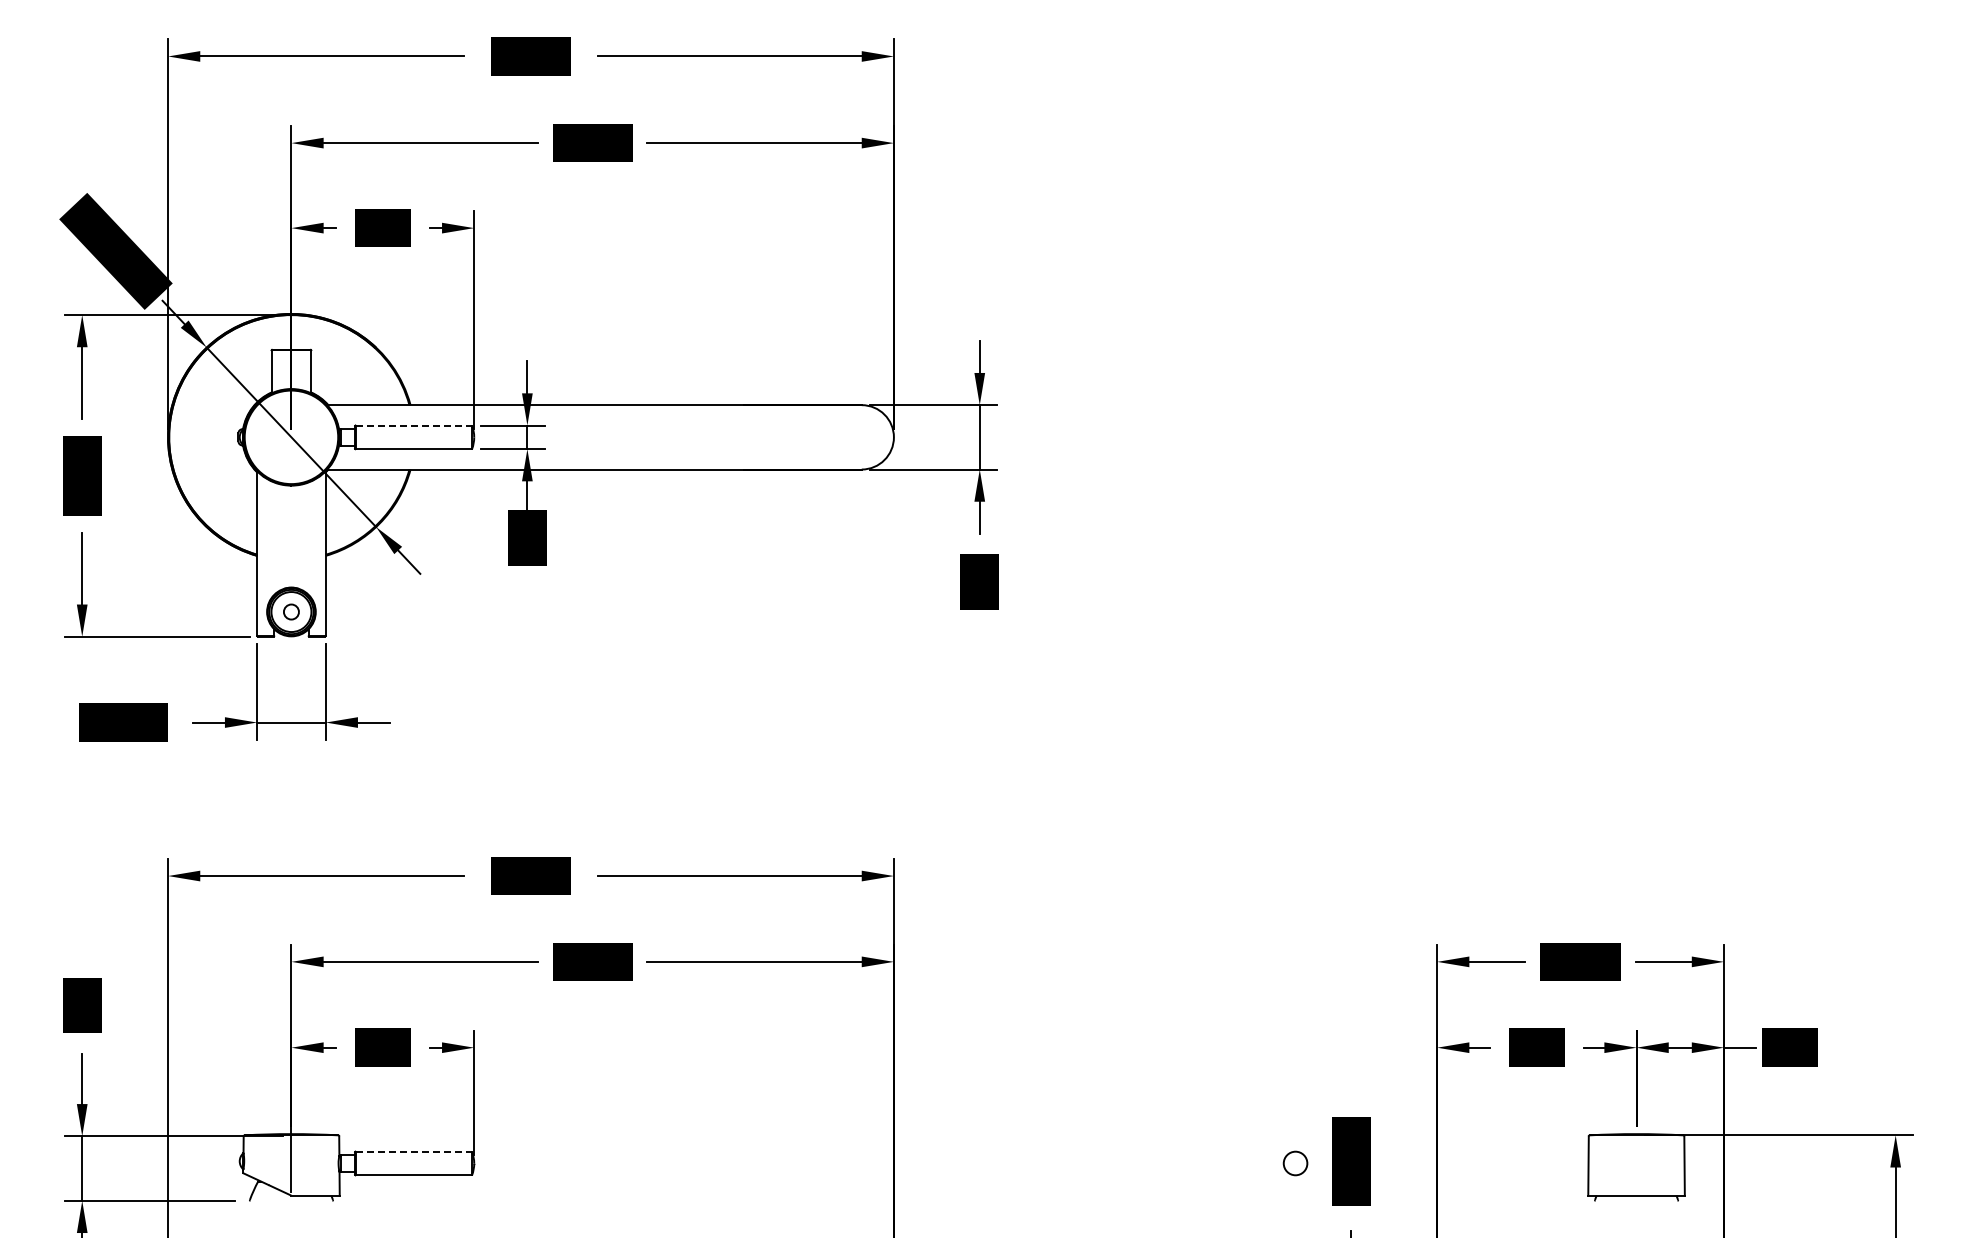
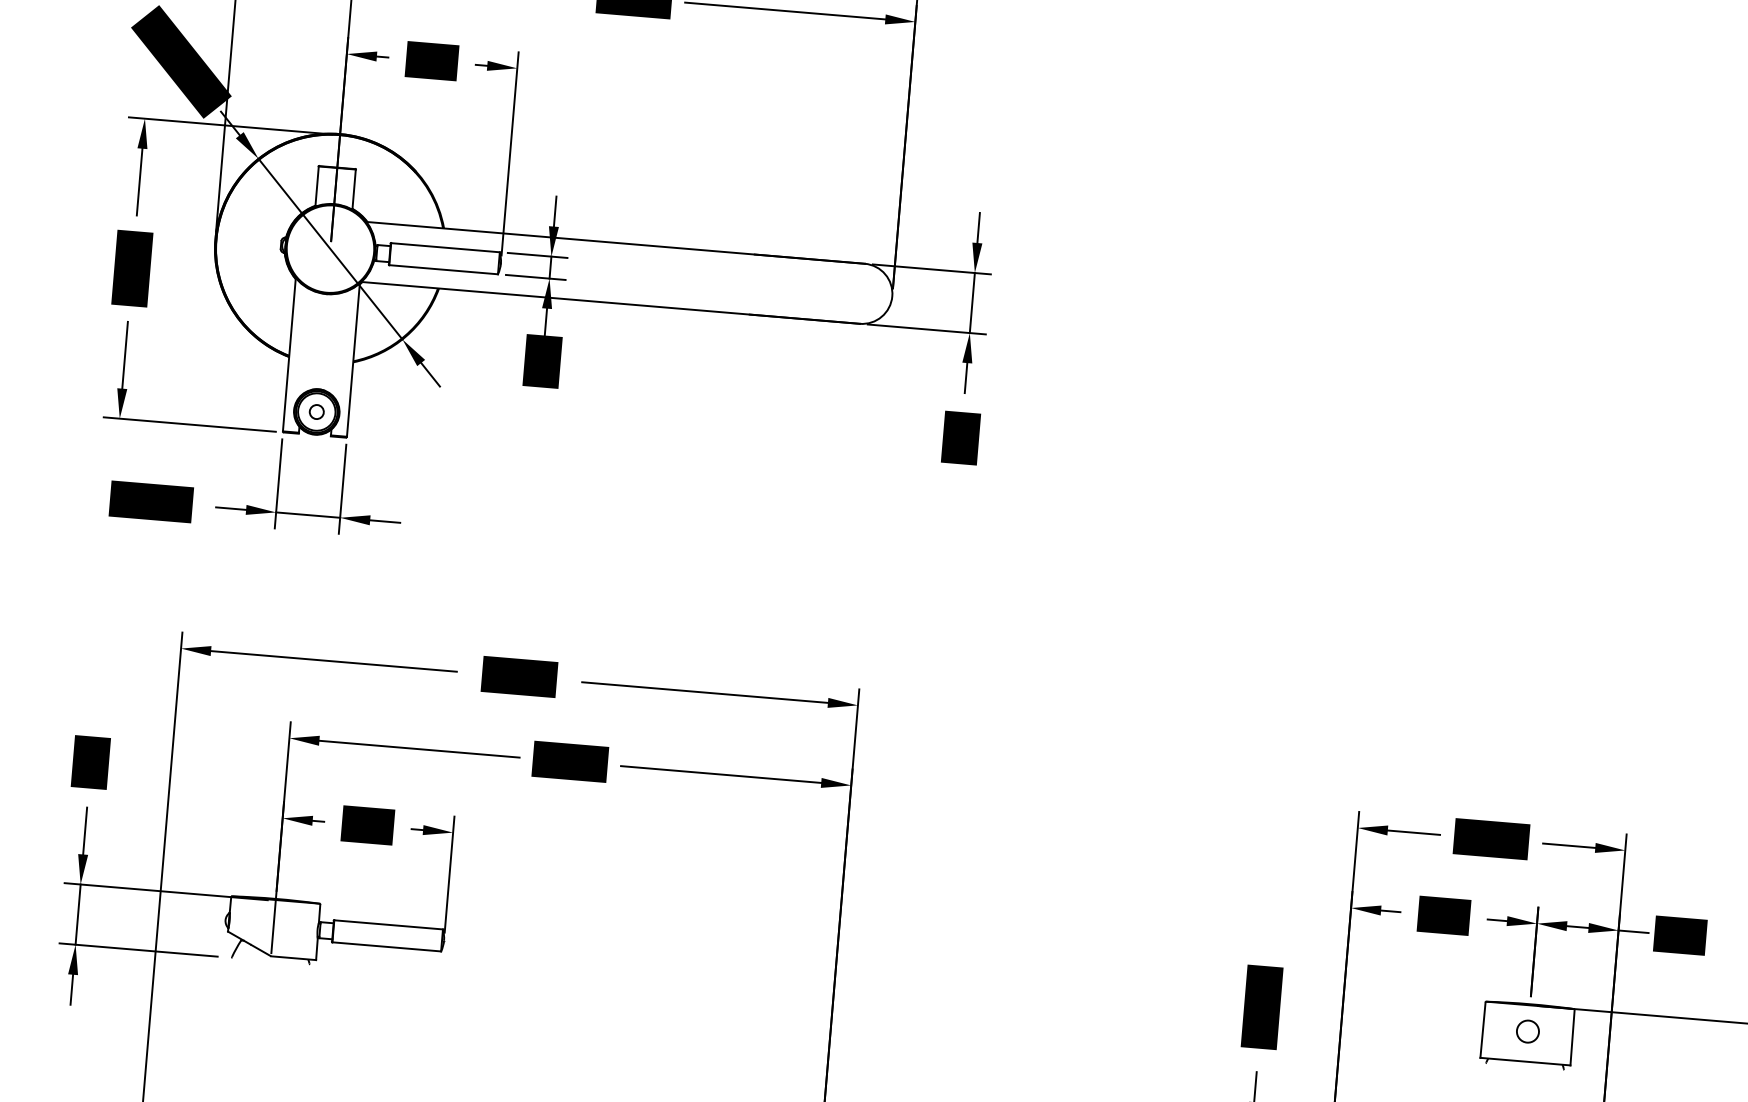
line: (414, 425) -> (446, 247), dashed -> solid
line: (414, 1151) -> (389, 924), dashed -> solid
circle: (1295, 1163) -> (1527, 1031), moved

